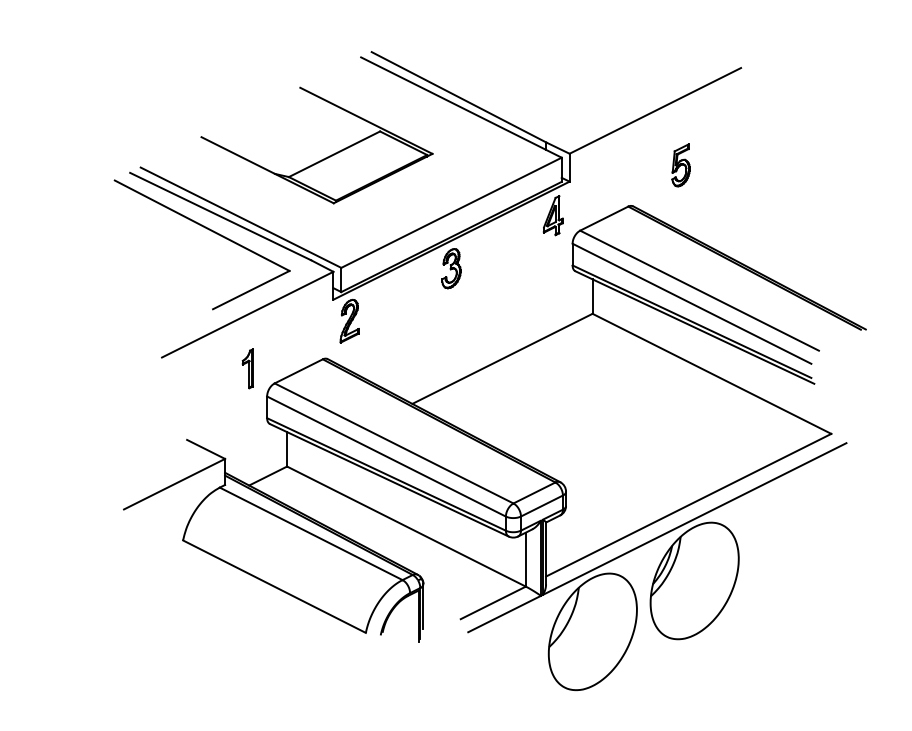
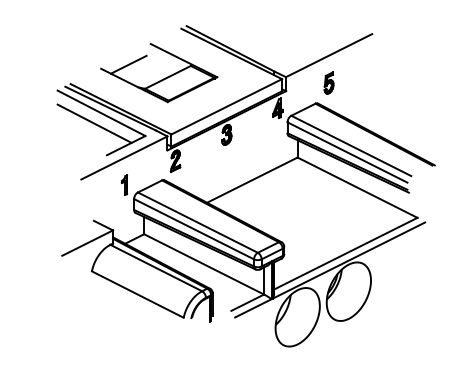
line: (255, 128) -> (128, 64), added
part: (680, 164) -> (328, 82), moved
line: (188, 246) -> (94, 123), added

